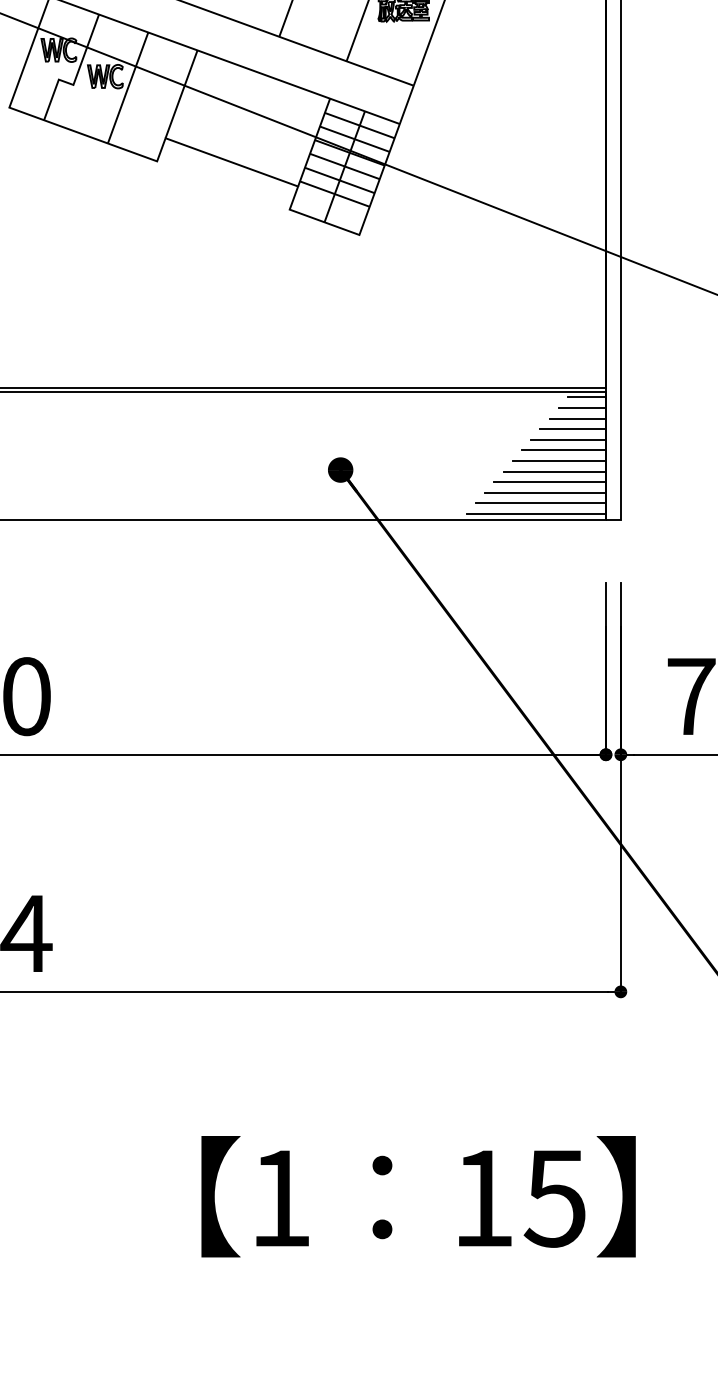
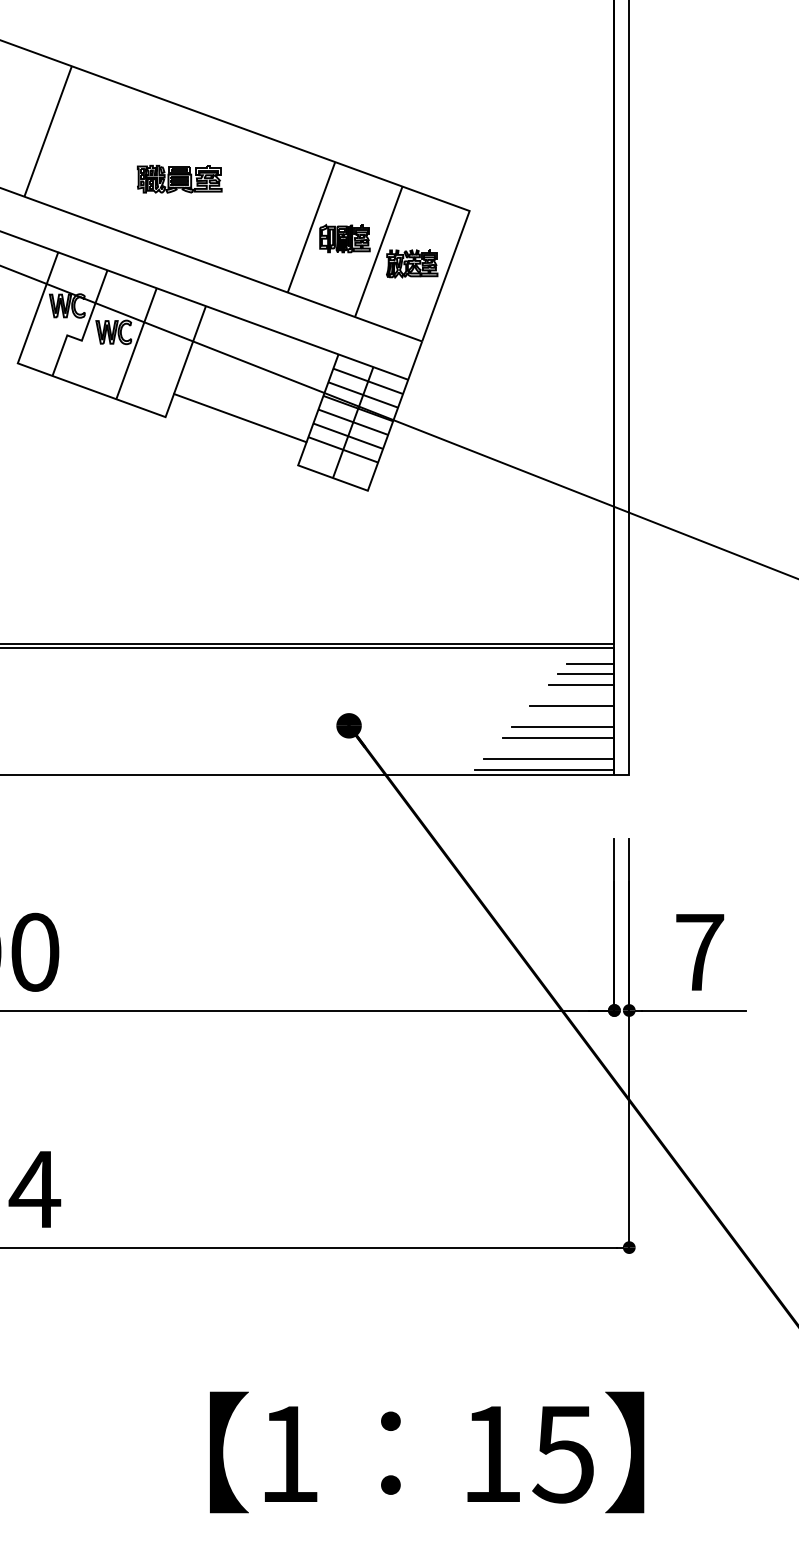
line: (587, 397) -> (595, 653), removed
line: (568, 439) -> (576, 695), removed
line: (559, 460) -> (567, 716), removed
line: (545, 492) -> (553, 748), removed

